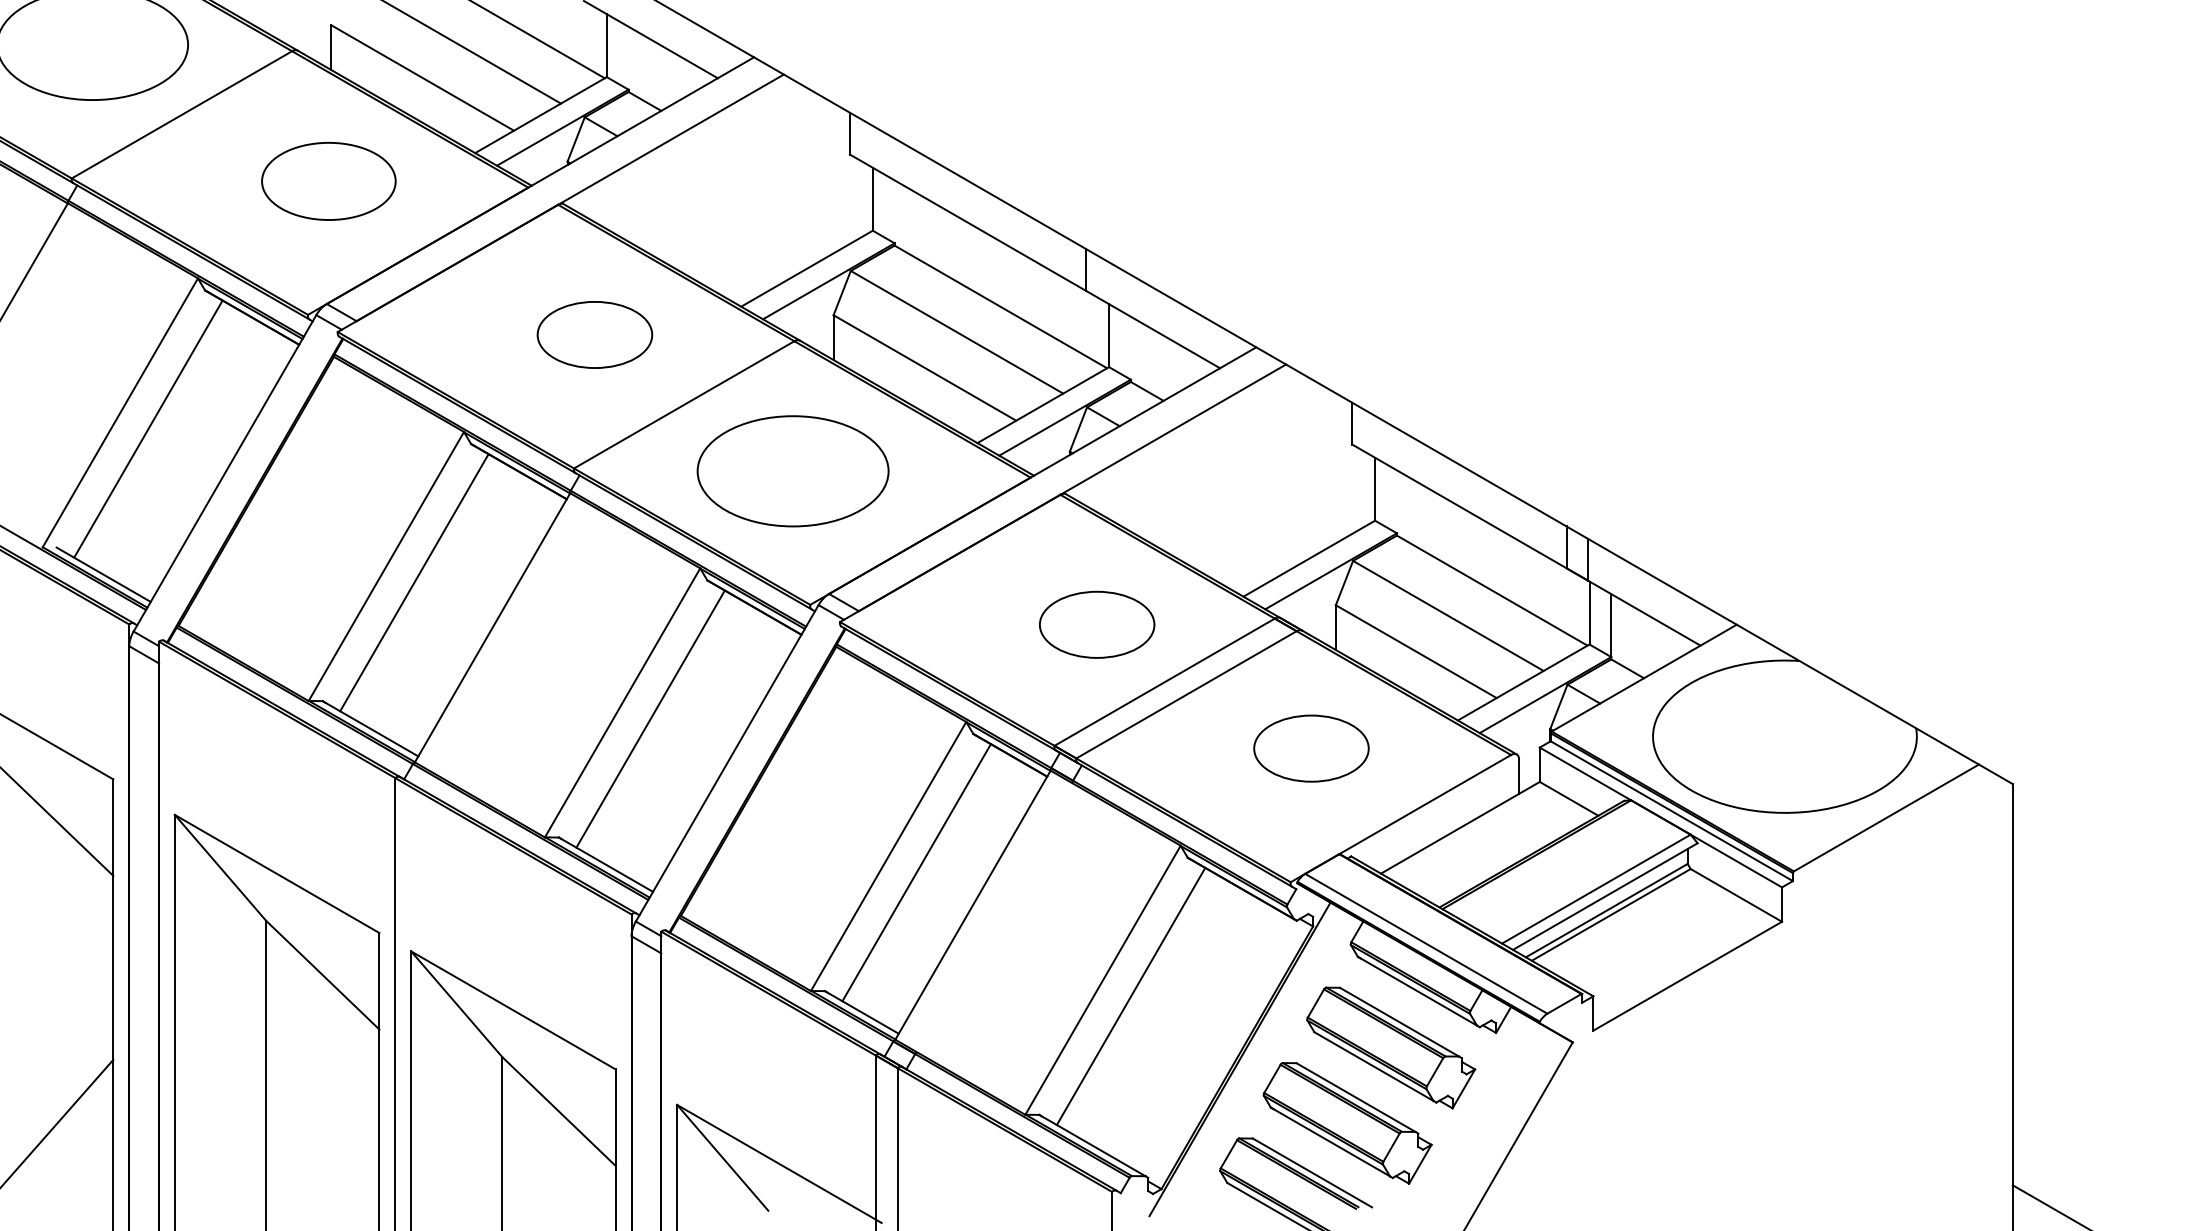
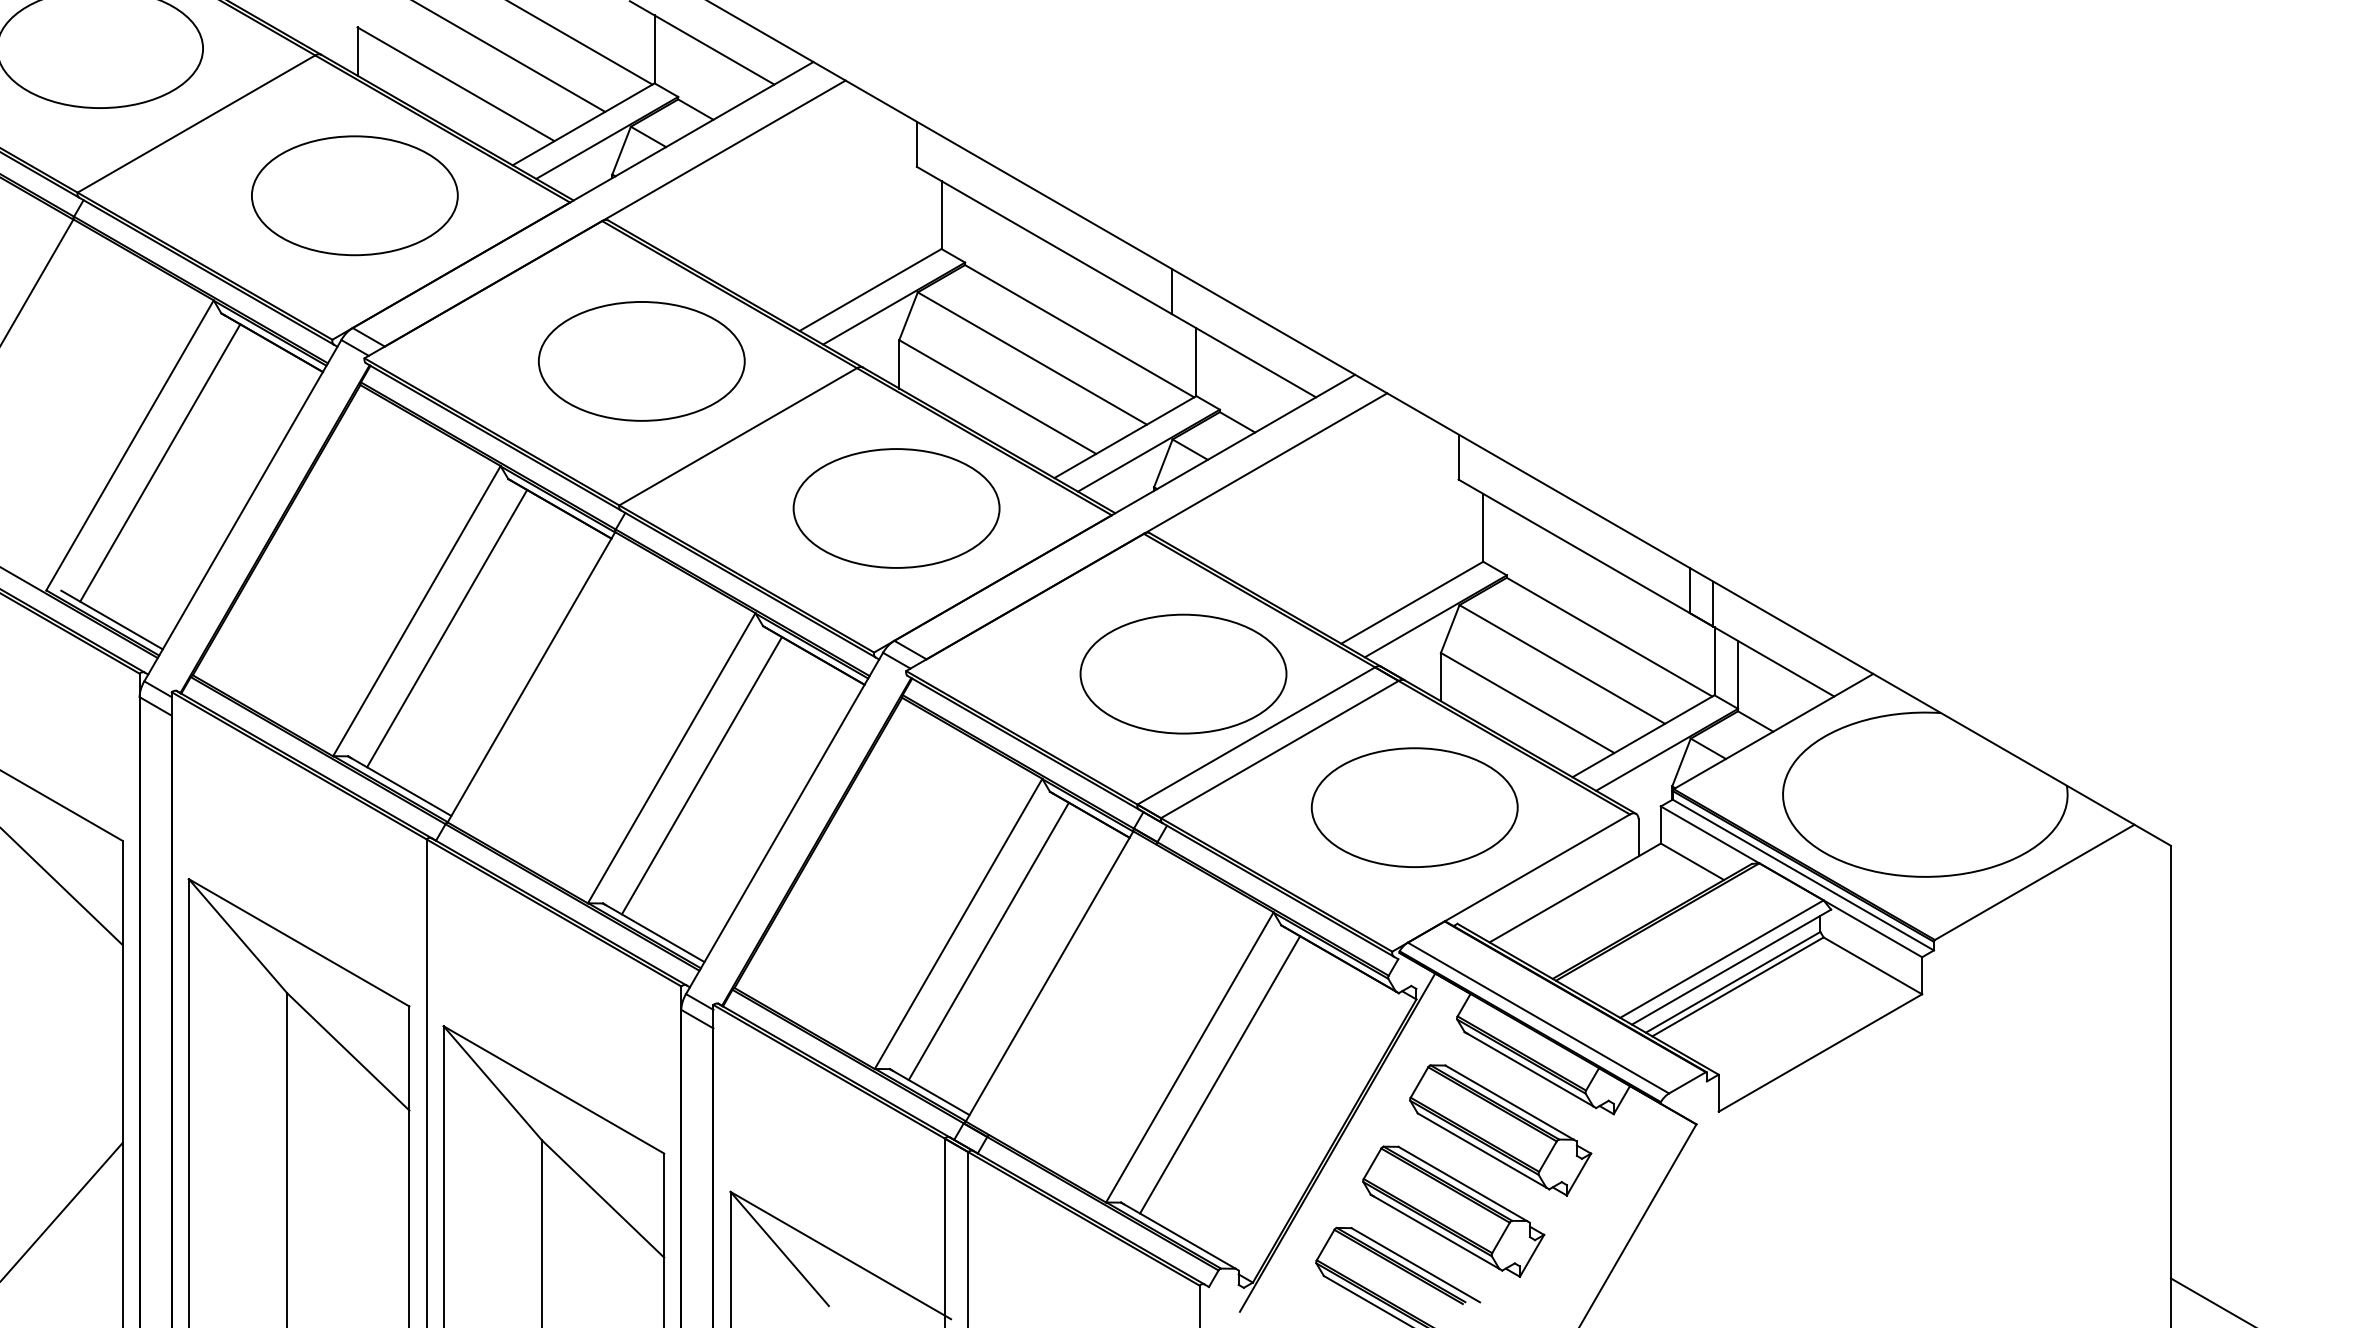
part: (328, 181) -> (354, 195), size x1.43
part: (594, 335) -> (641, 361), size x1.67
part: (793, 471) -> (896, 508), moved
part: (1097, 624) -> (1183, 673), size x1.67
part: (1311, 748) -> (1414, 807), size x1.67

